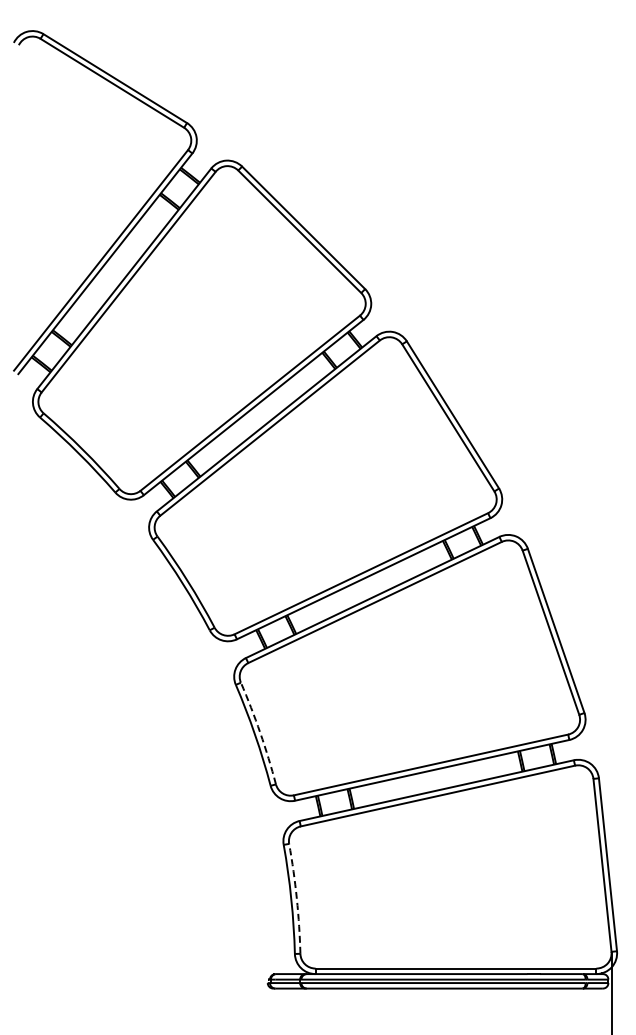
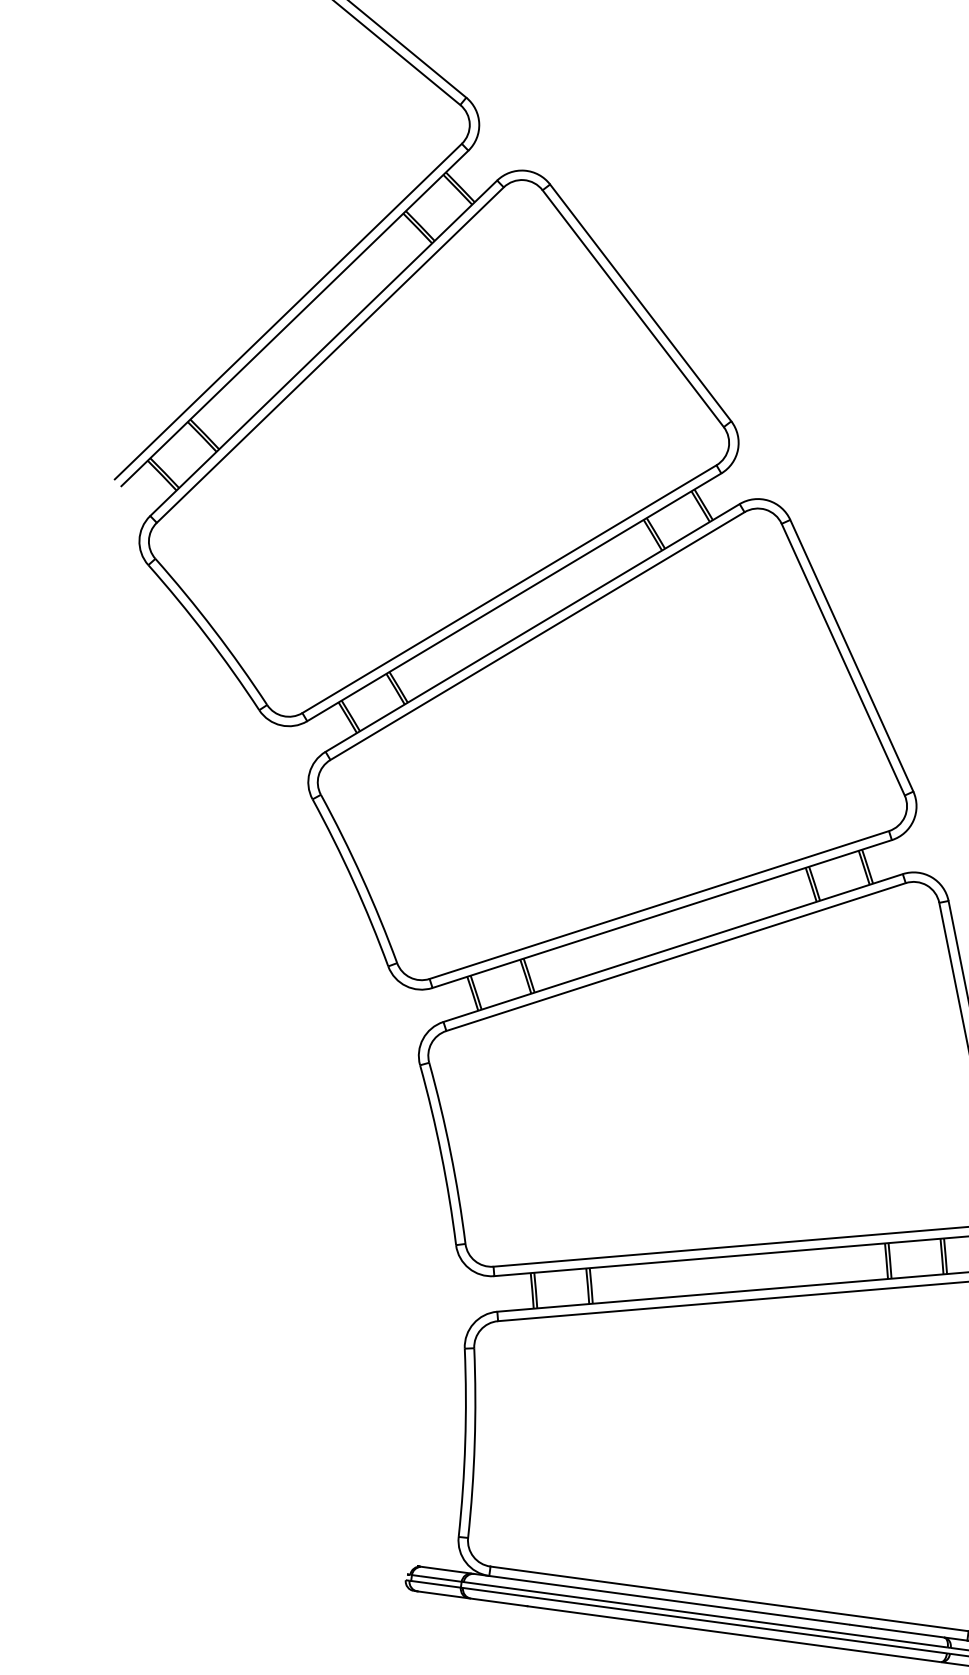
arc: (260, 732) -> (451, 1152), dashed -> solid
arc: (296, 898) -> (474, 1442), dashed -> solid

